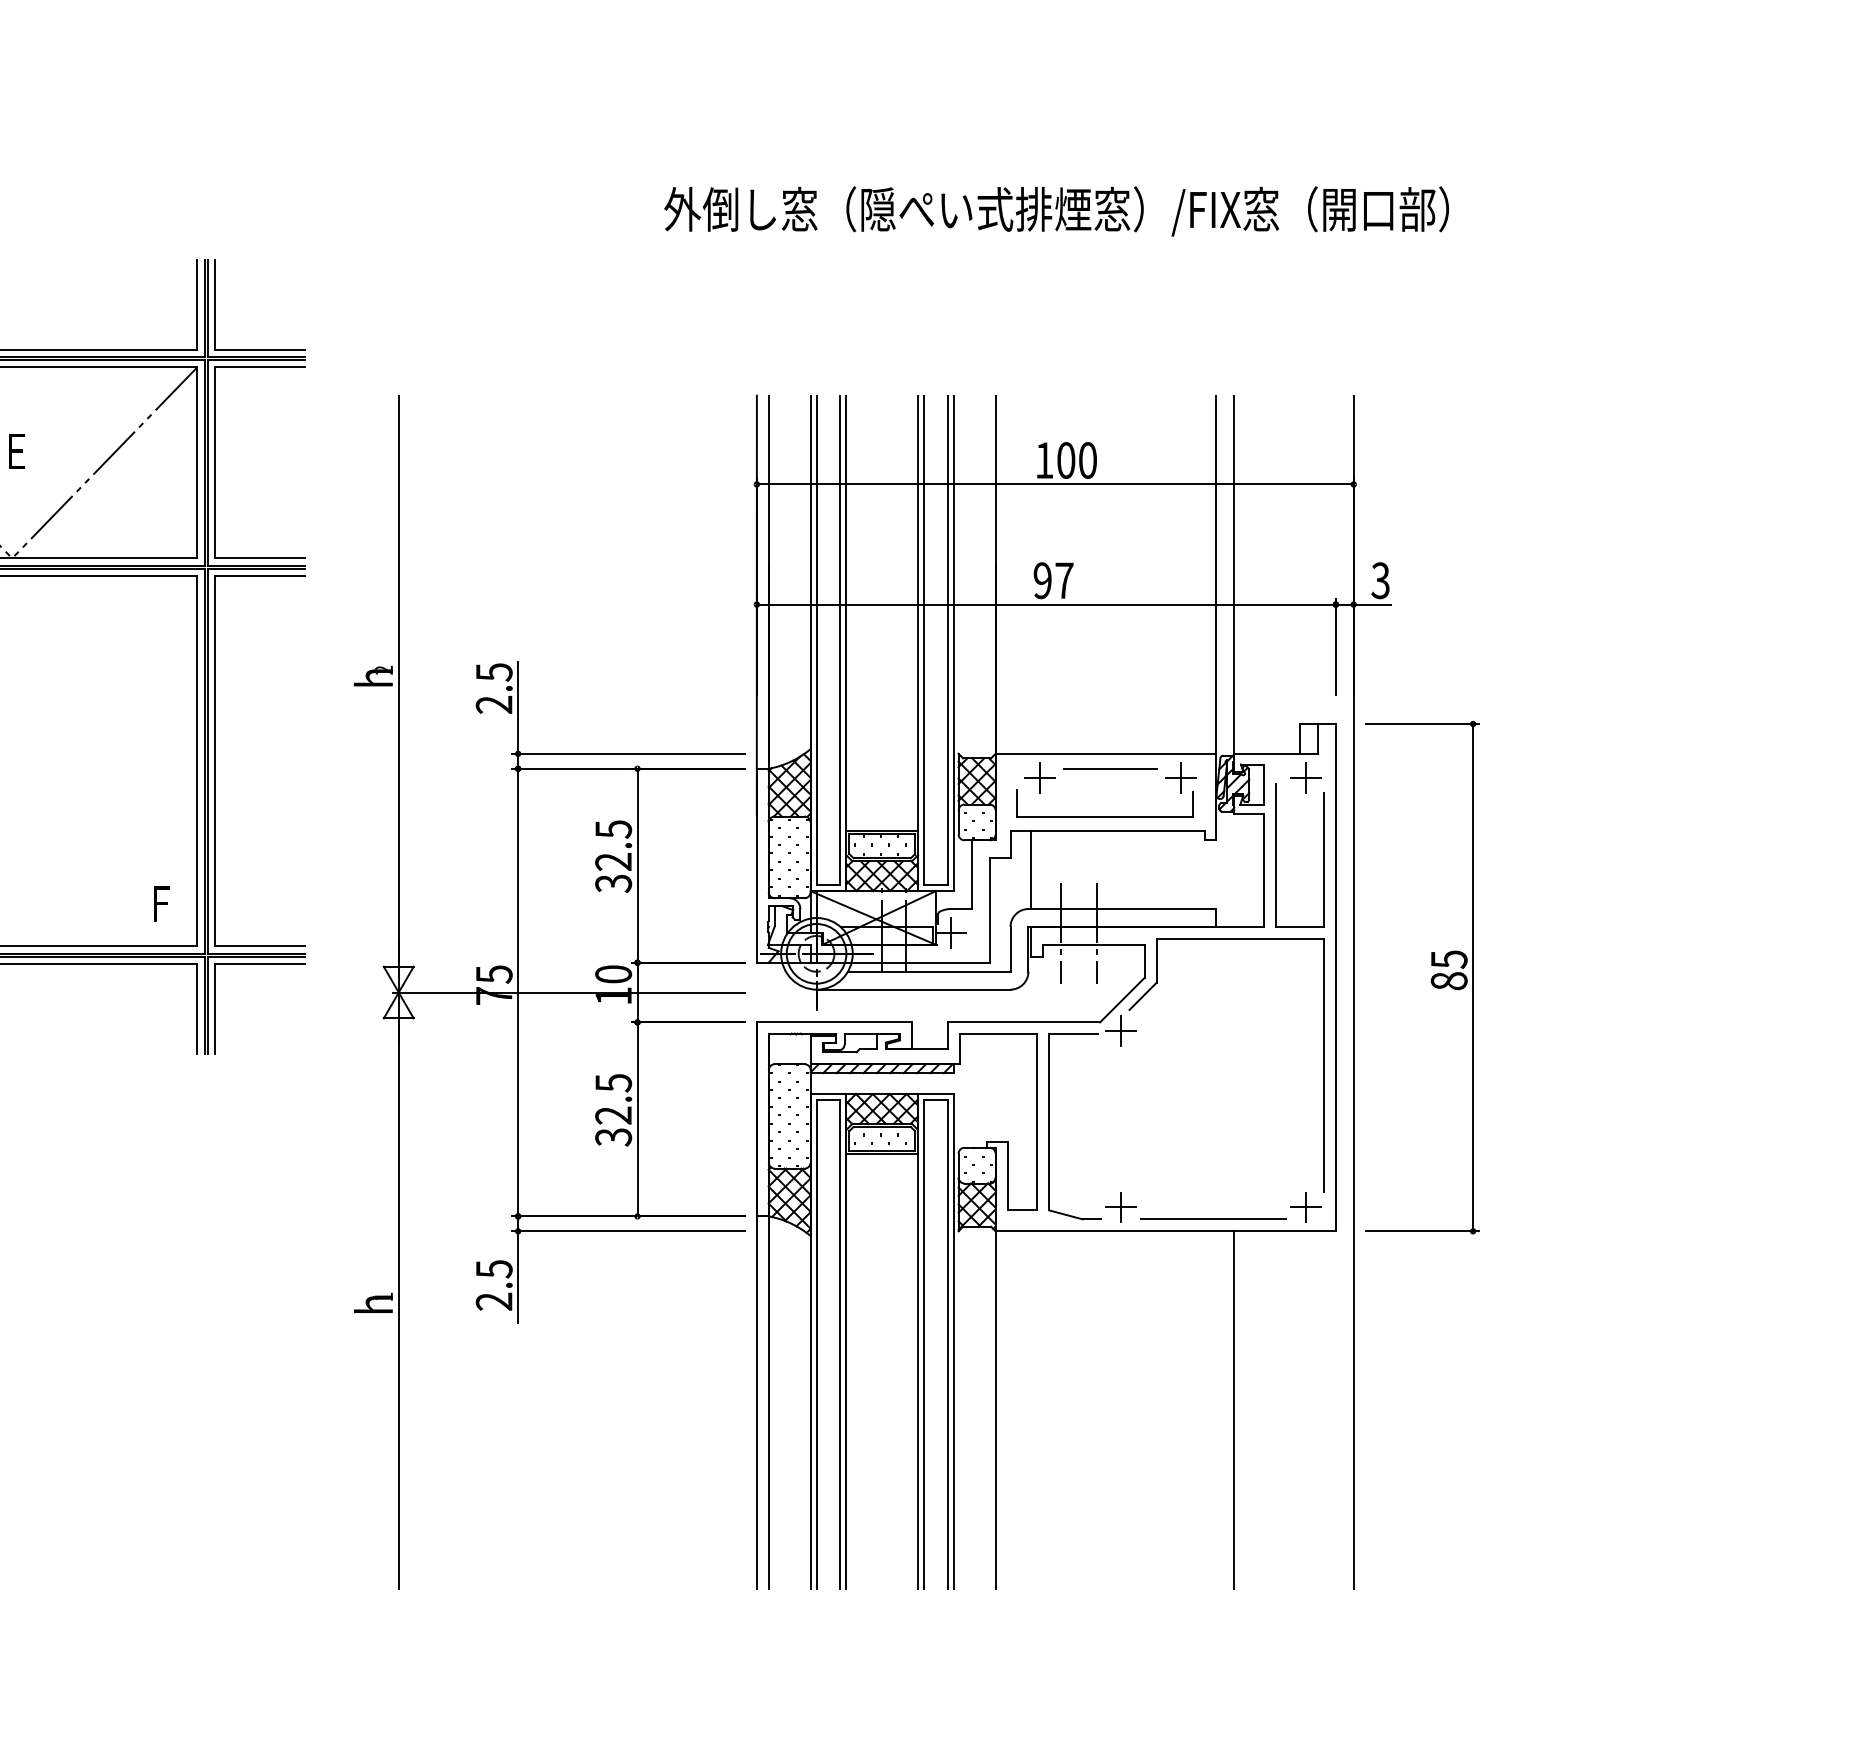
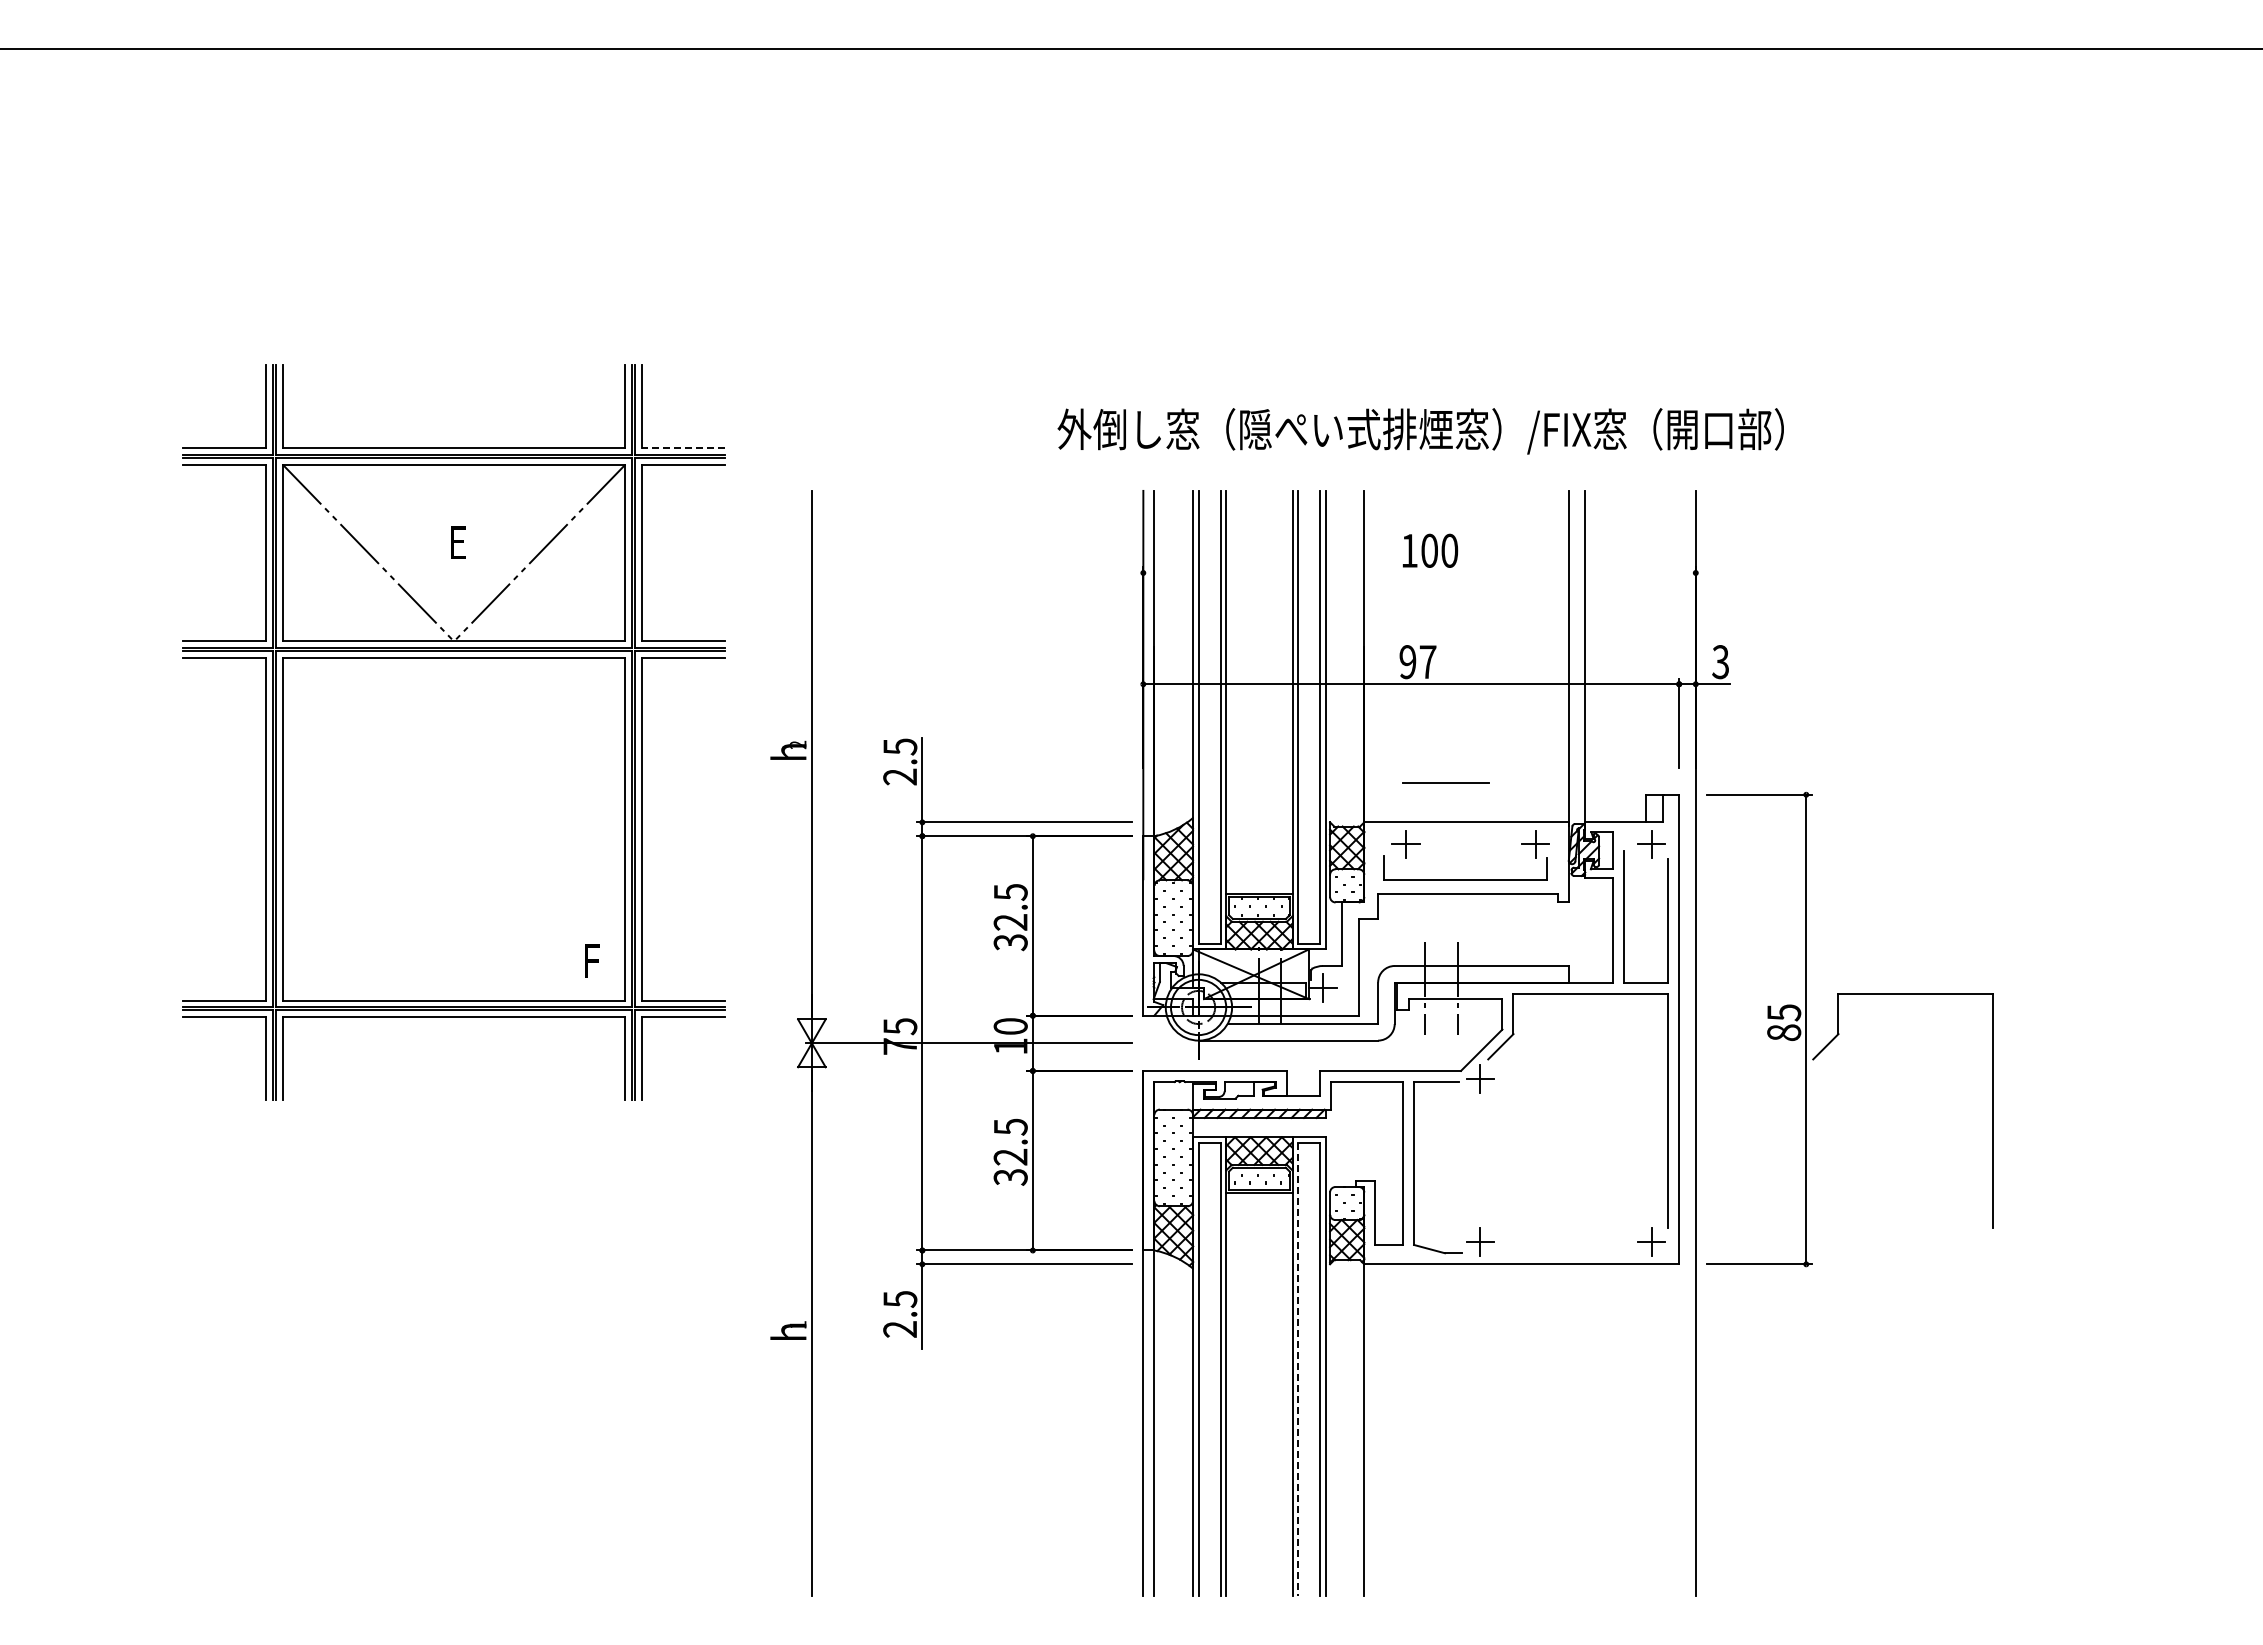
text: (1056, 211) -> (1420, 431), moved
line: (258, 349) -> (682, 448), solid -> dashed
line: (1055, 483) -> (1419, 572), removed
line: (1110, 768) -> (1445, 782), moved
line: (1031, 869) -> (1397, 929), removed
part: (1674, 1065) -> (1992, 1110), added
line: (1212, 1219) -> (1565, 1253), removed
line: (924, 1344) -> (1298, 1369), solid -> dashed
line: (1234, 1409) -> (1585, 1429), removed

